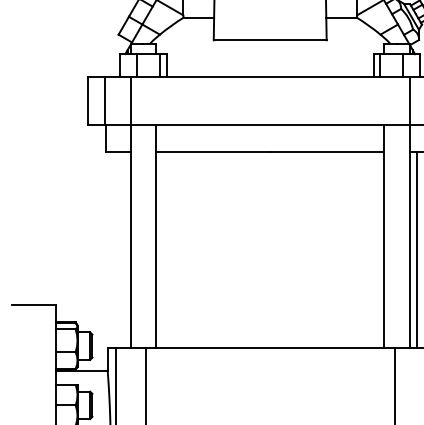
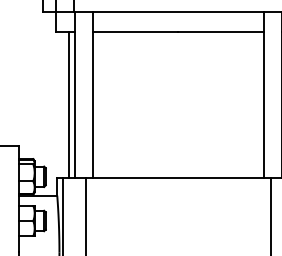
line: (123, 250) -> (69, 105), added

